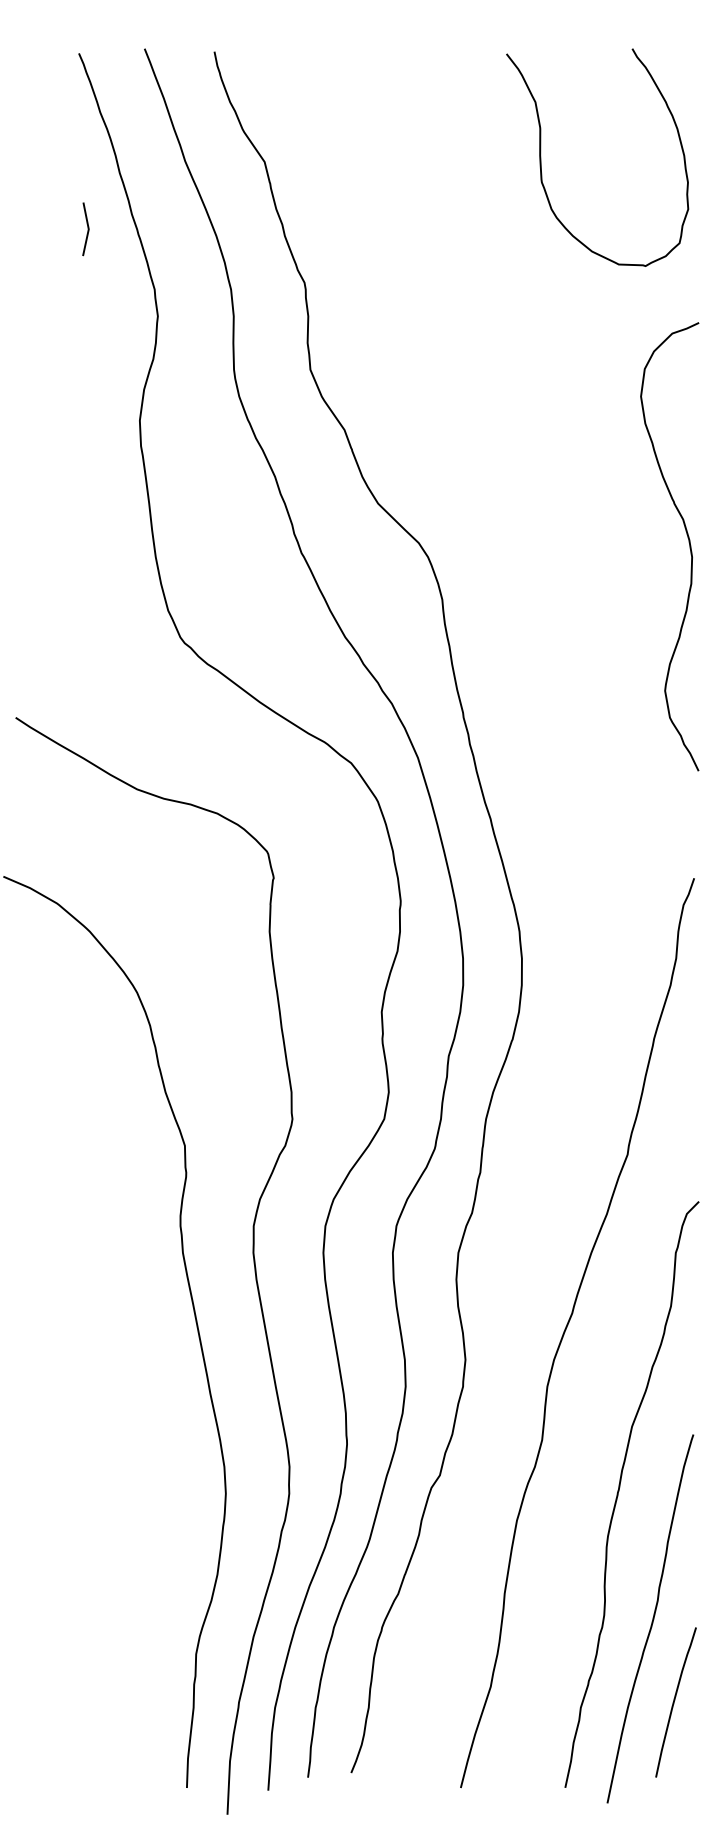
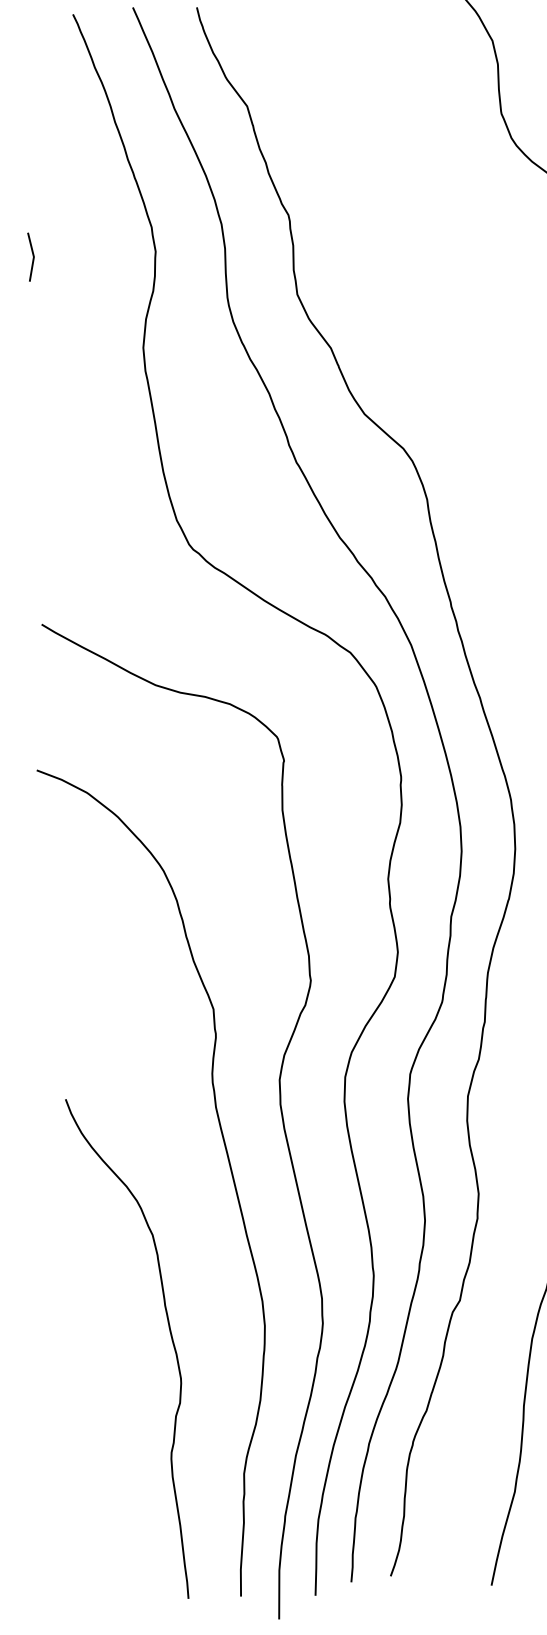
line: (87, 229) -> (32, 257), moved
curve: (122, 1501) -> (170, 1337), added

